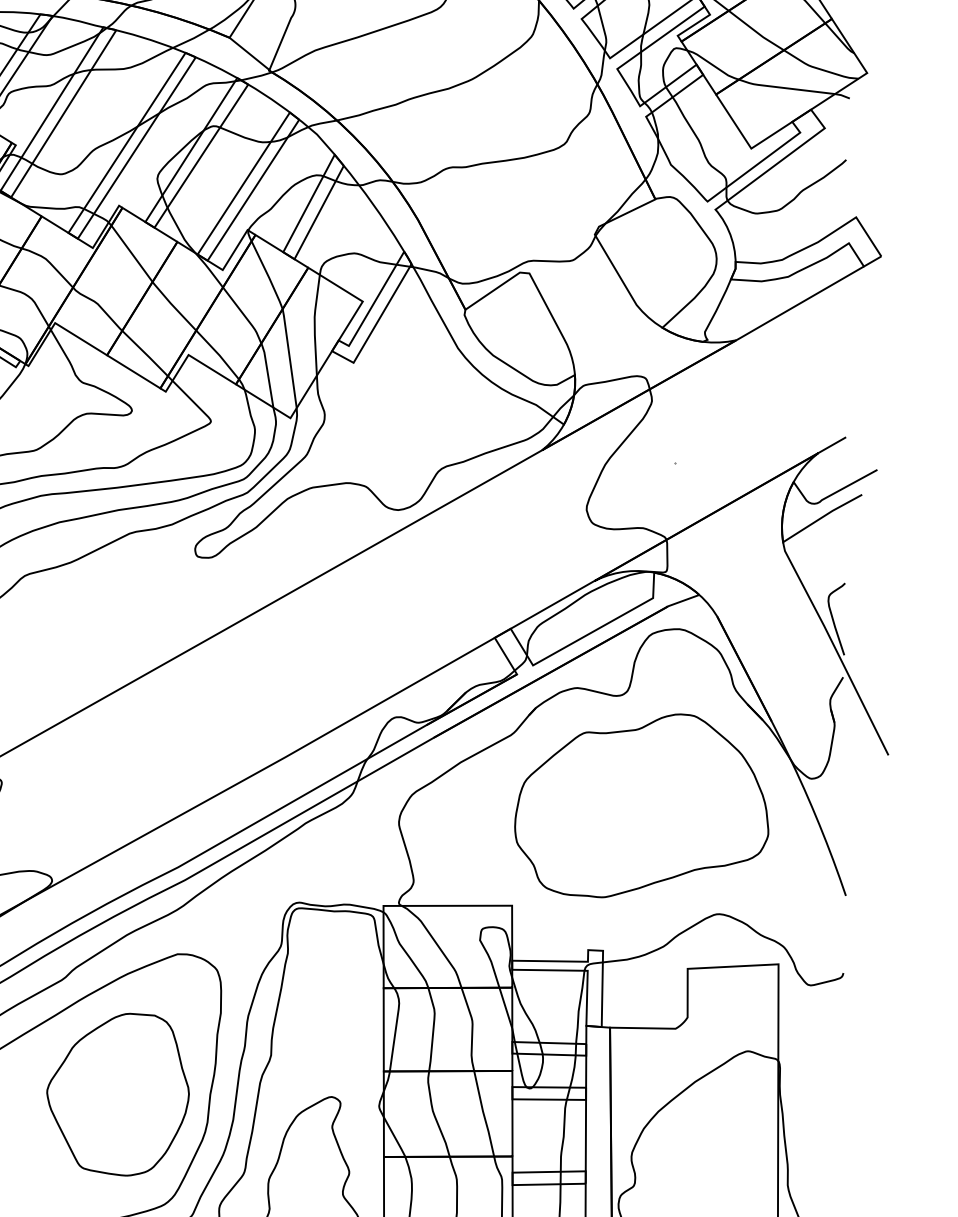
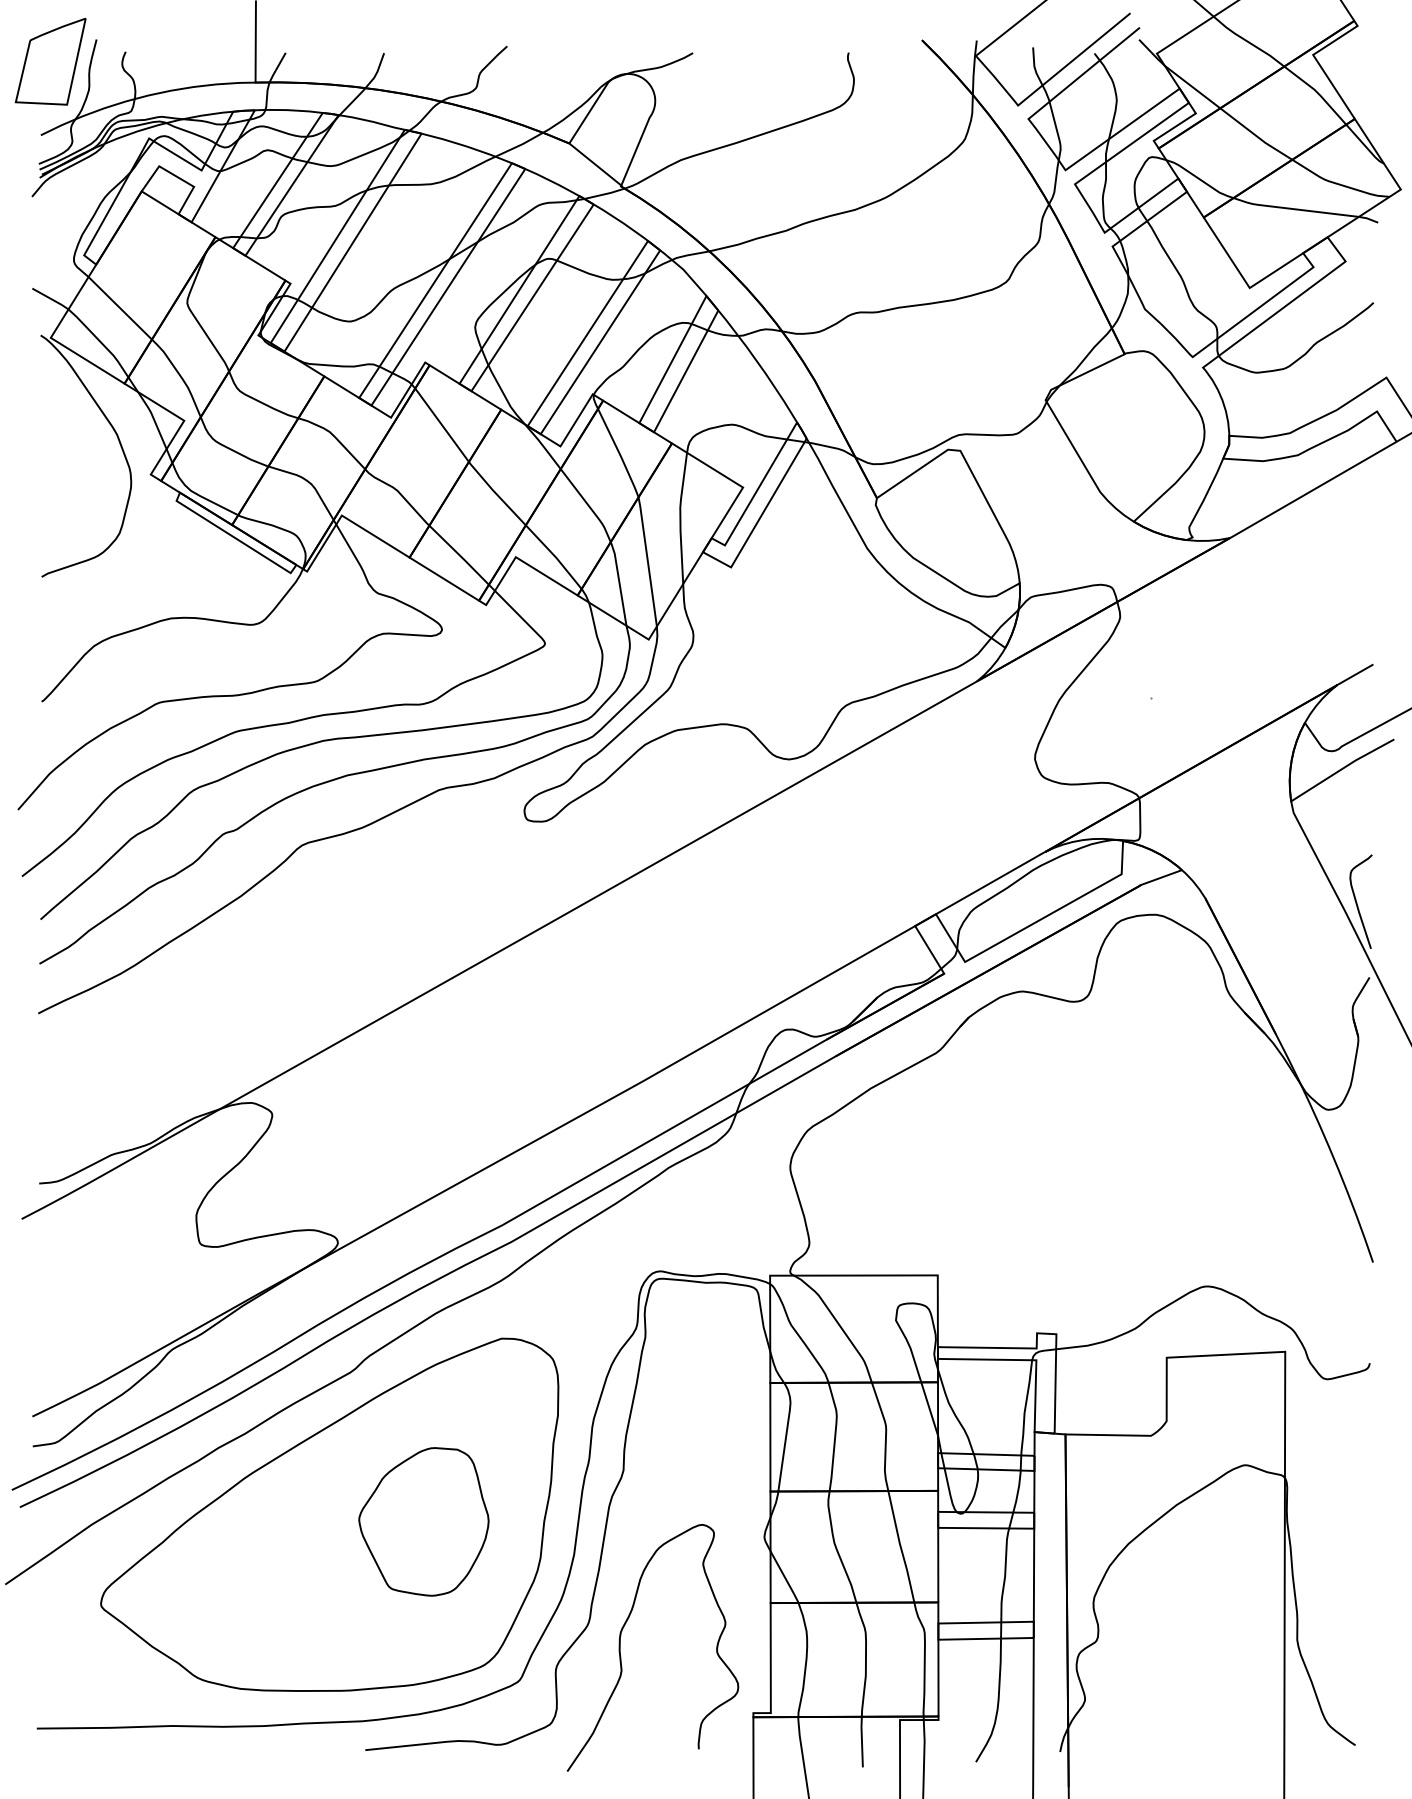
part: (641, 806) -> (1106, 1145), removed
part: (117, 1094) -> (423, 1521), size x0.7

